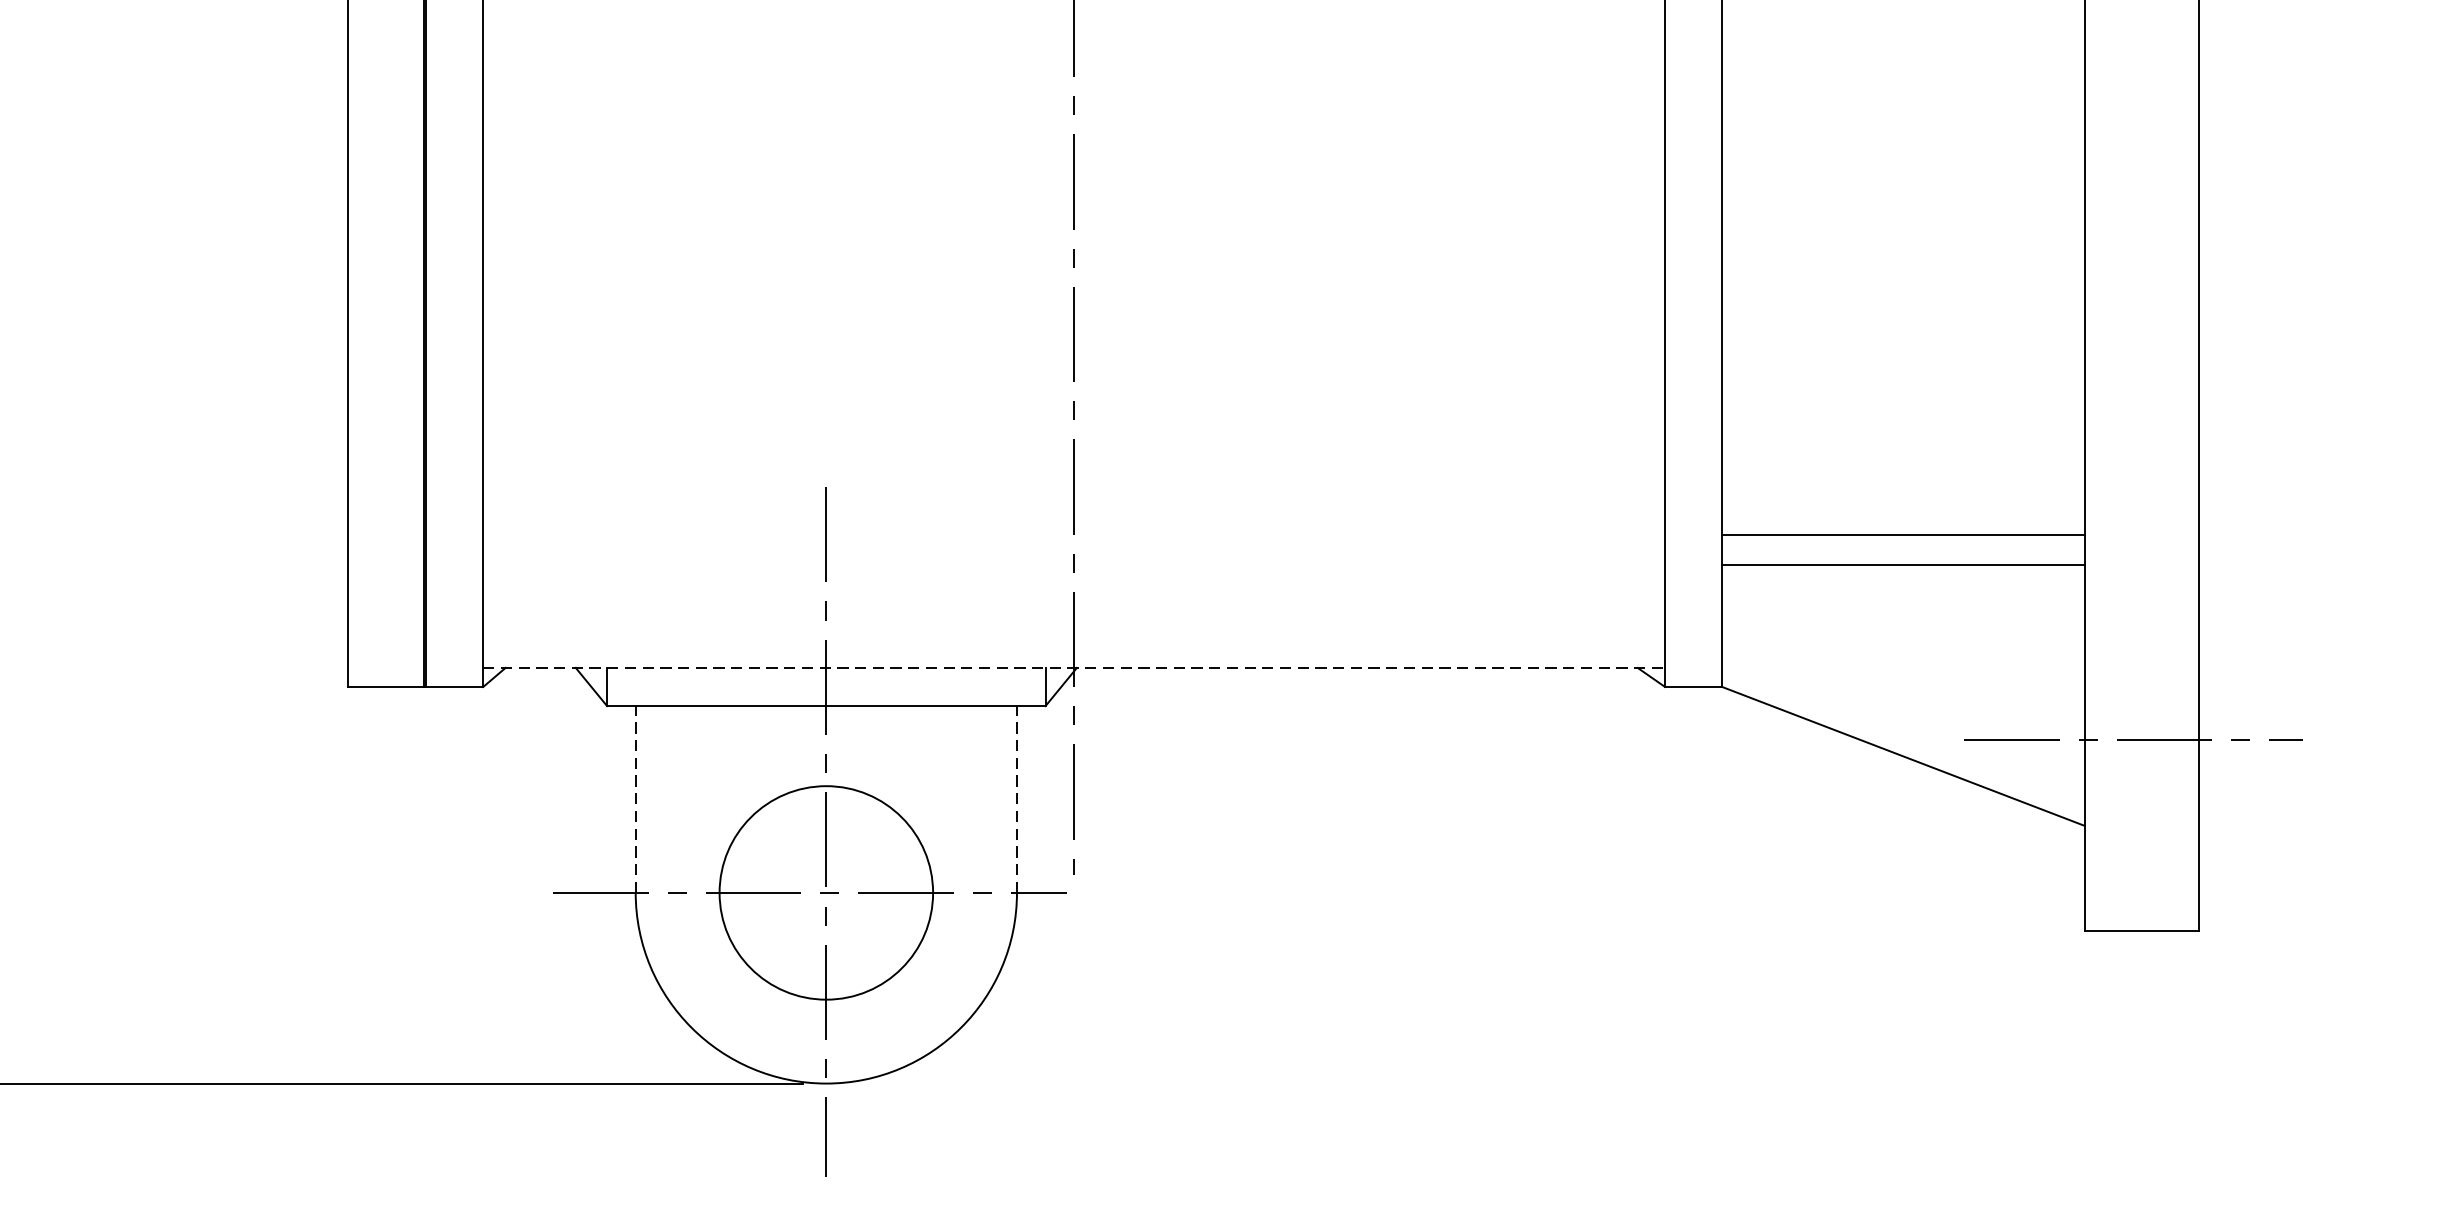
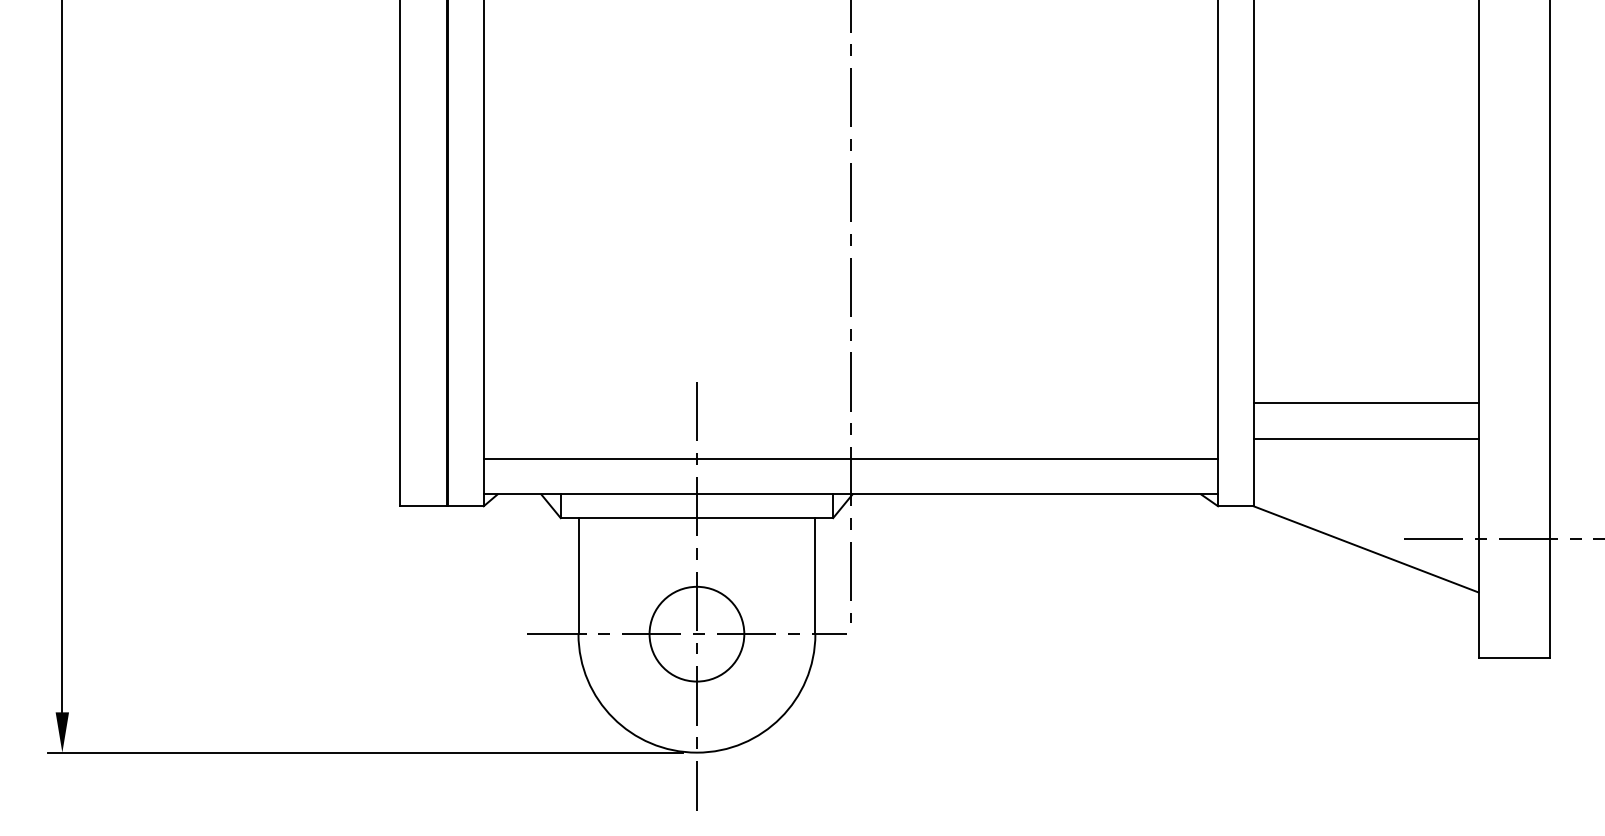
line: (1902, 534) -> (1365, 438), moved
line: (1902, 565) -> (1365, 403), moved
line: (1073, 610) -> (850, 458), added
line: (1075, 668) -> (851, 494), dashed -> solid
line: (635, 798) -> (578, 575), dashed -> solid
line: (1017, 798) -> (815, 575), dashed -> solid
circle: (825, 891) -> (696, 633), size x0.71

